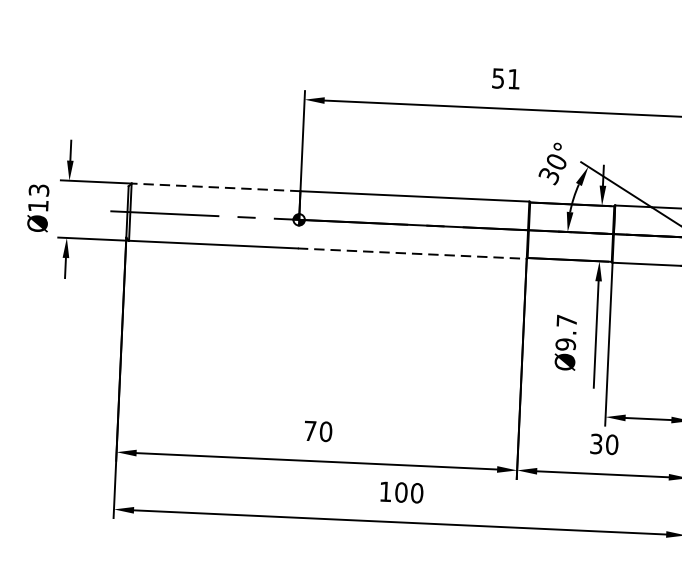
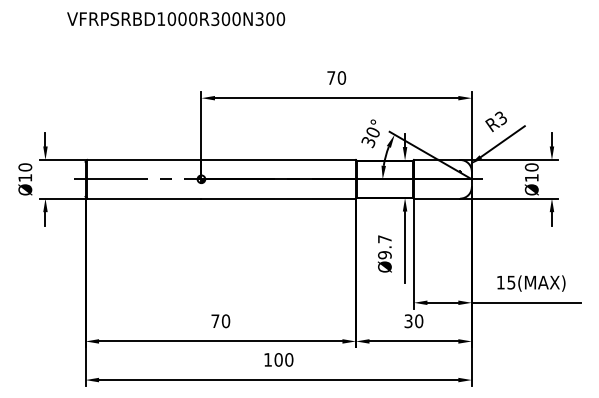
text: (506, 78) -> (336, 77), 51 -> 70
line: (216, 186) -> (144, 159), dashed -> solid
text: (39, 190) -> (25, 167), Ø13 -> Ø10
line: (413, 253) -> (279, 198), dashed -> solid

